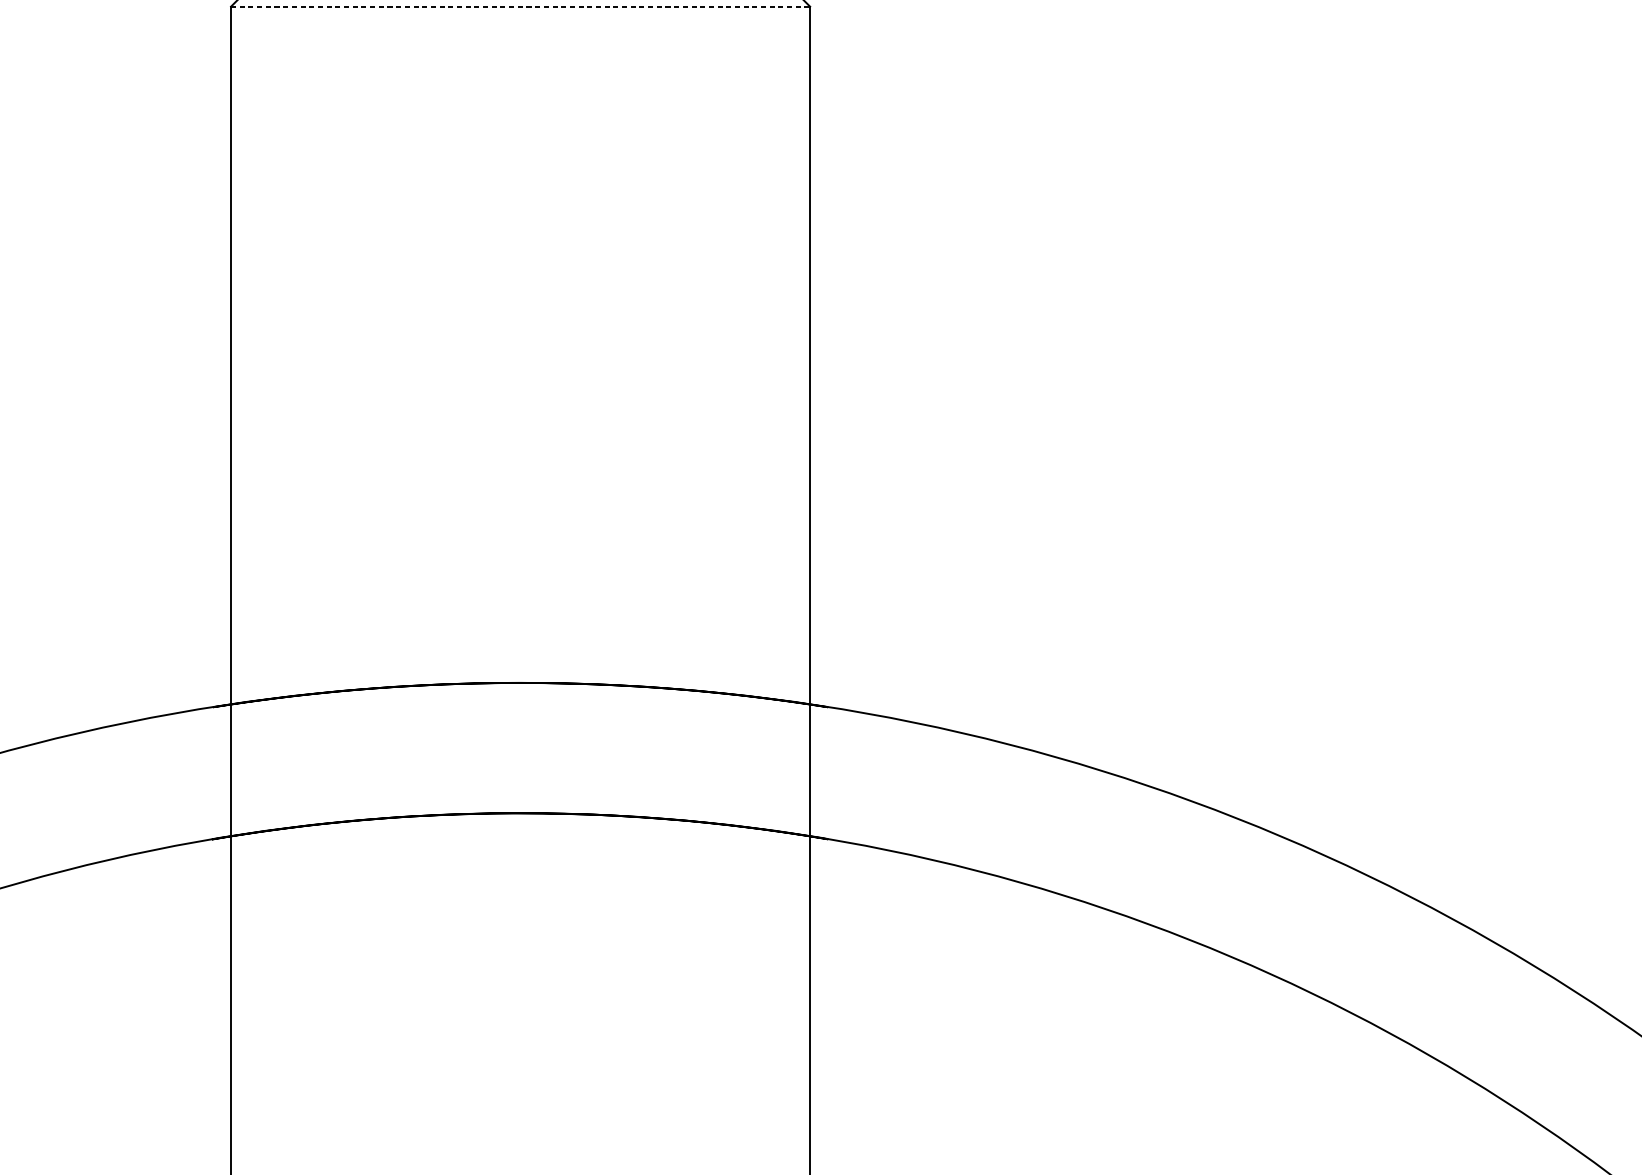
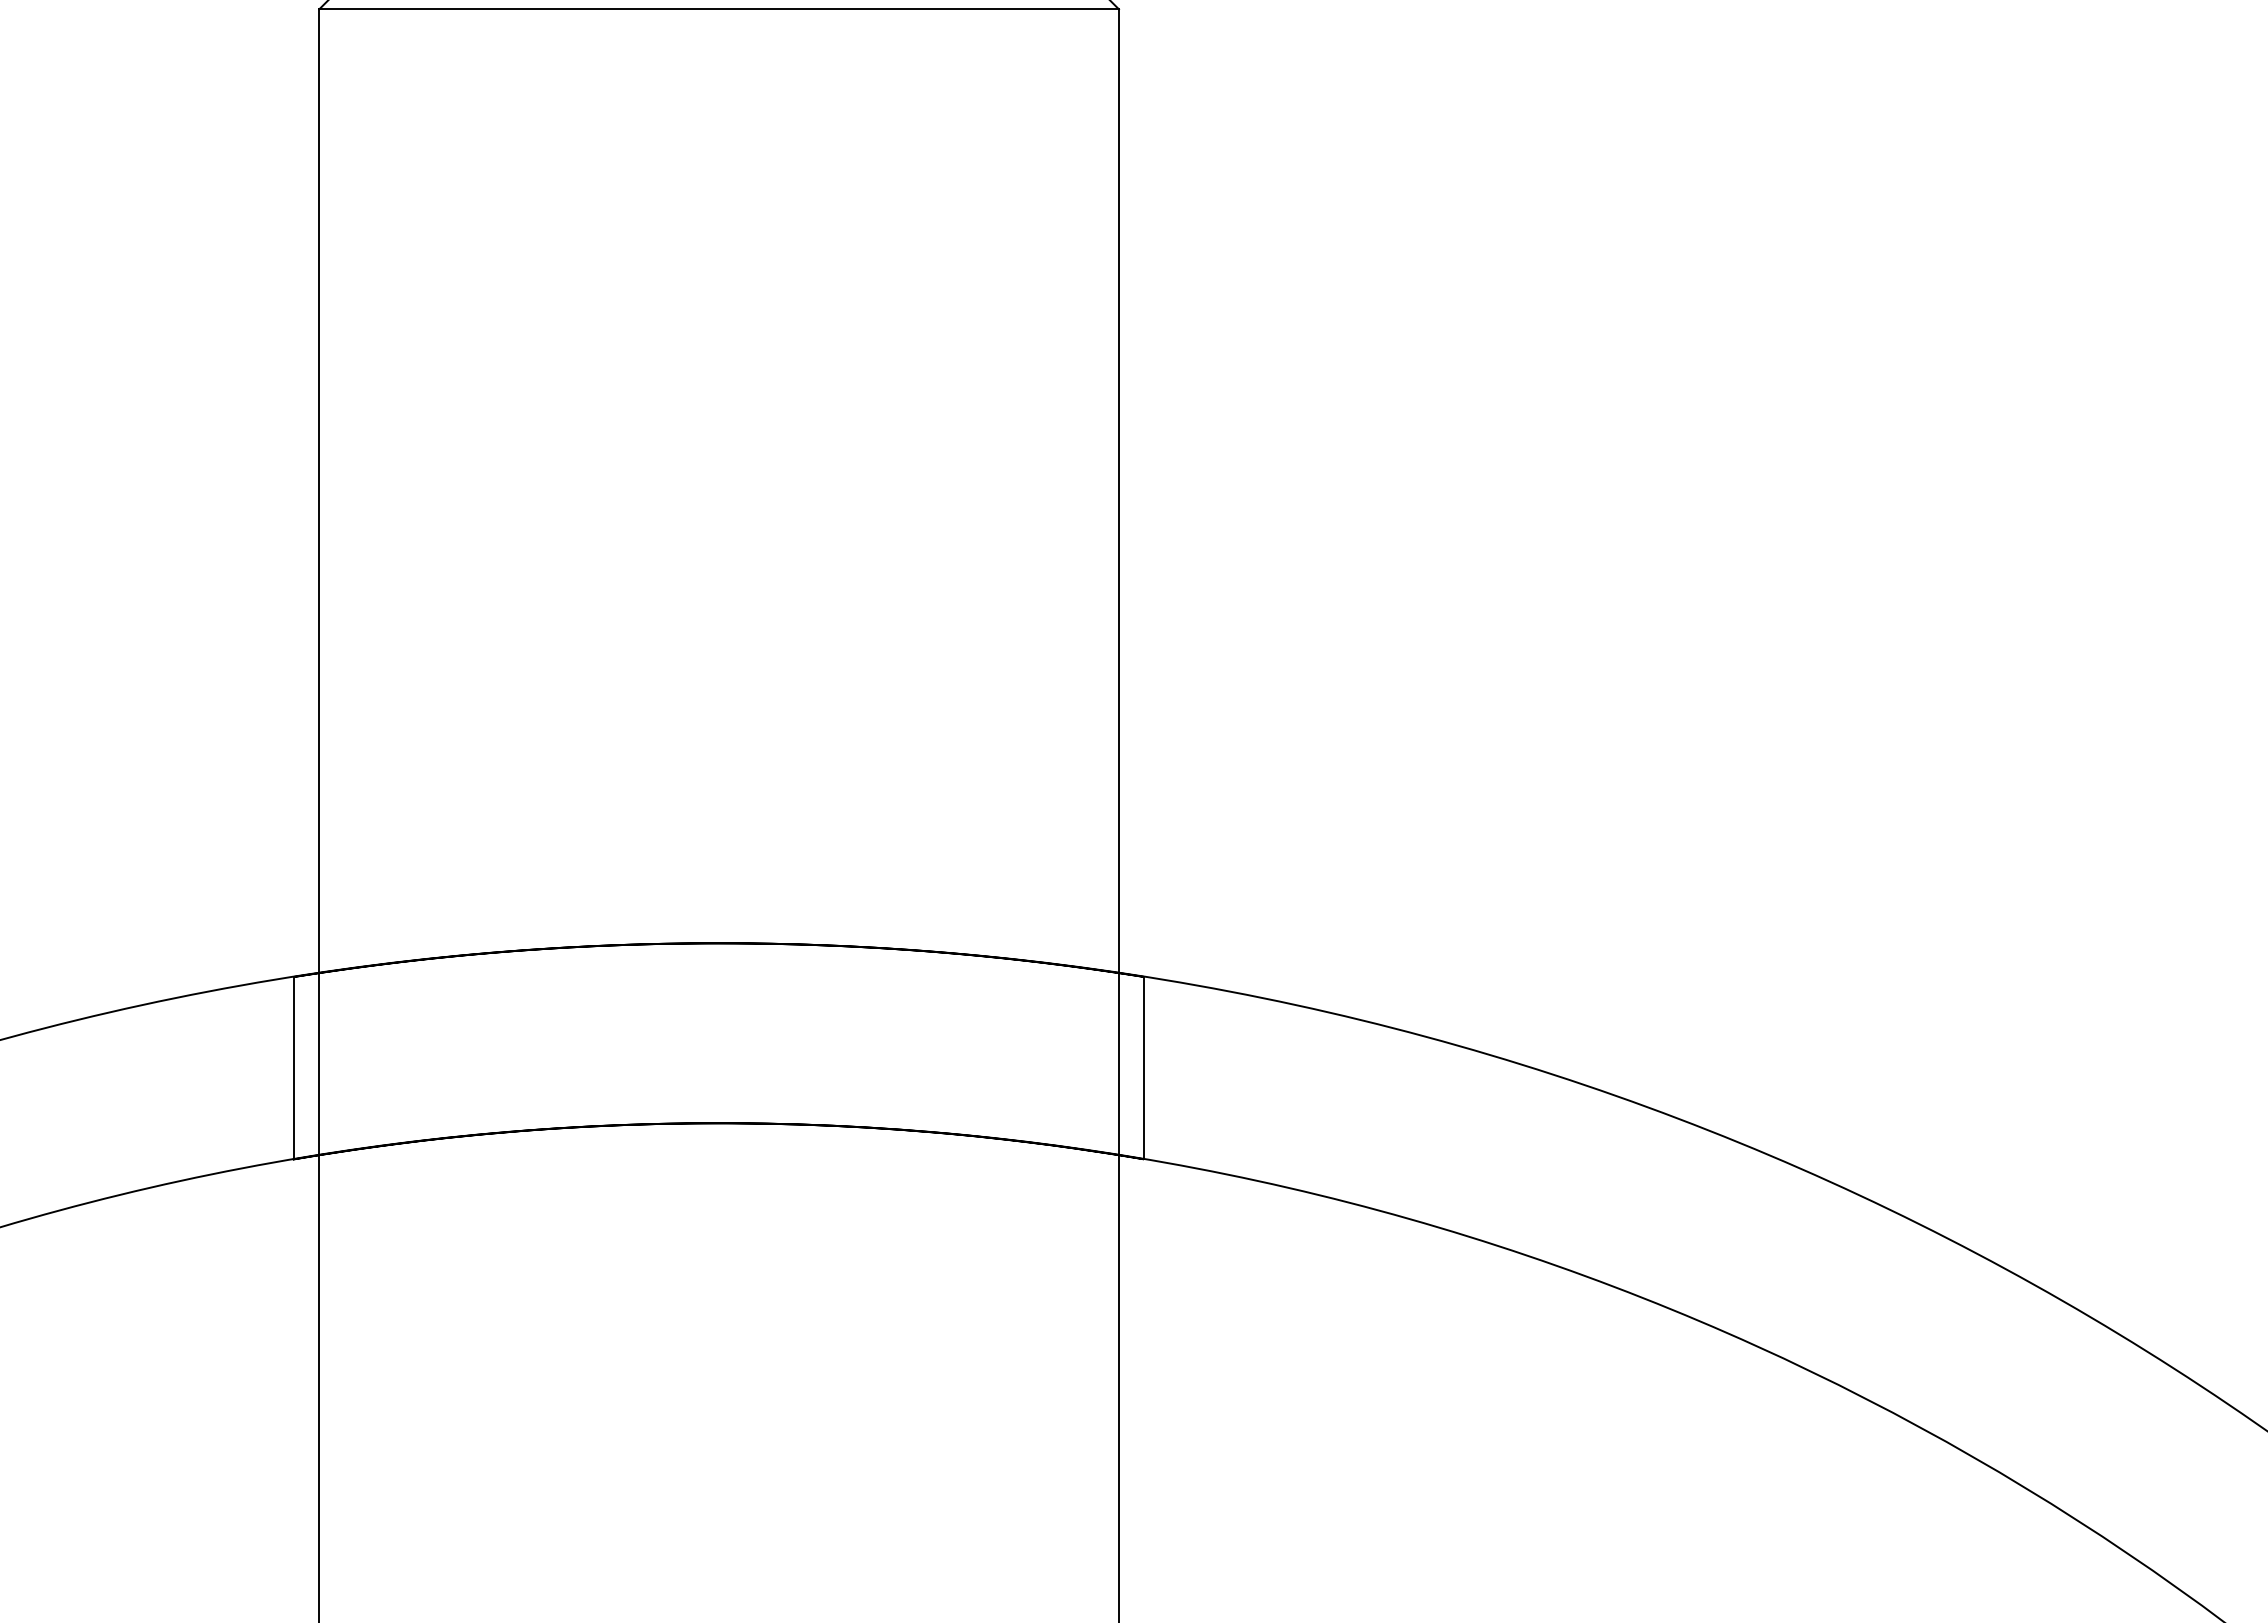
line: (520, 6) -> (719, 9), dashed -> solid
line: (213, 772) -> (294, 1067), added
line: (827, 772) -> (1143, 1067), added

